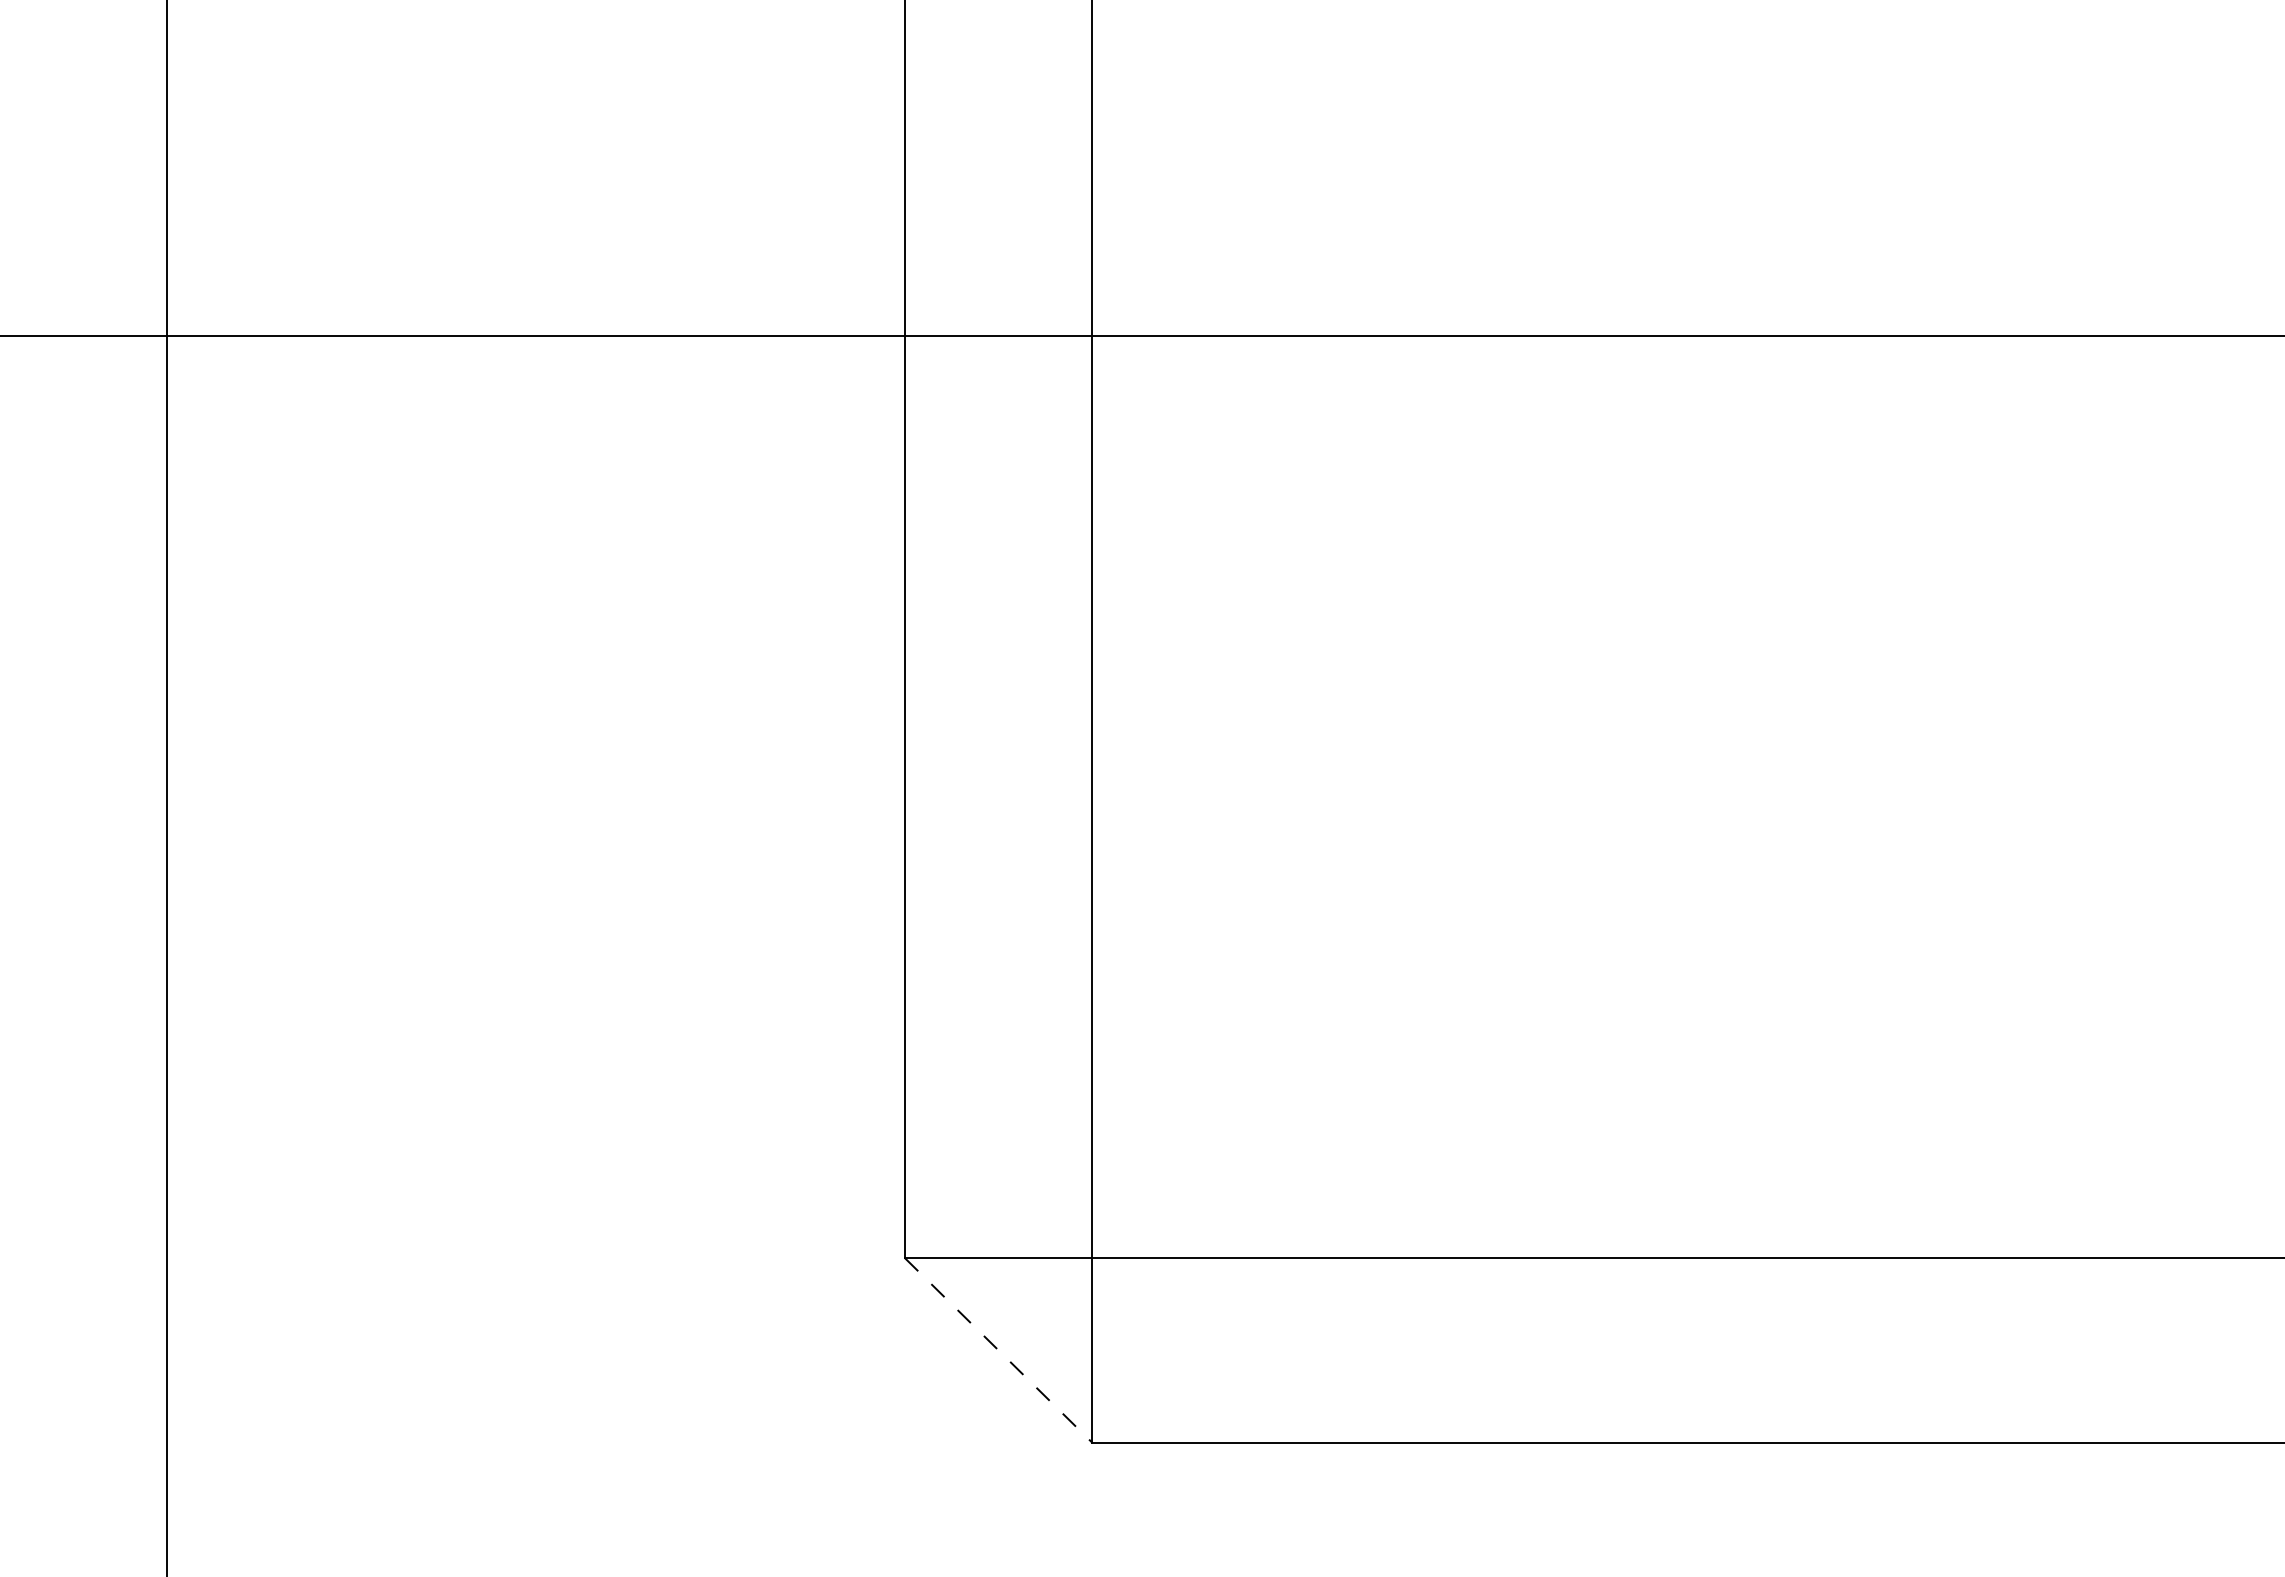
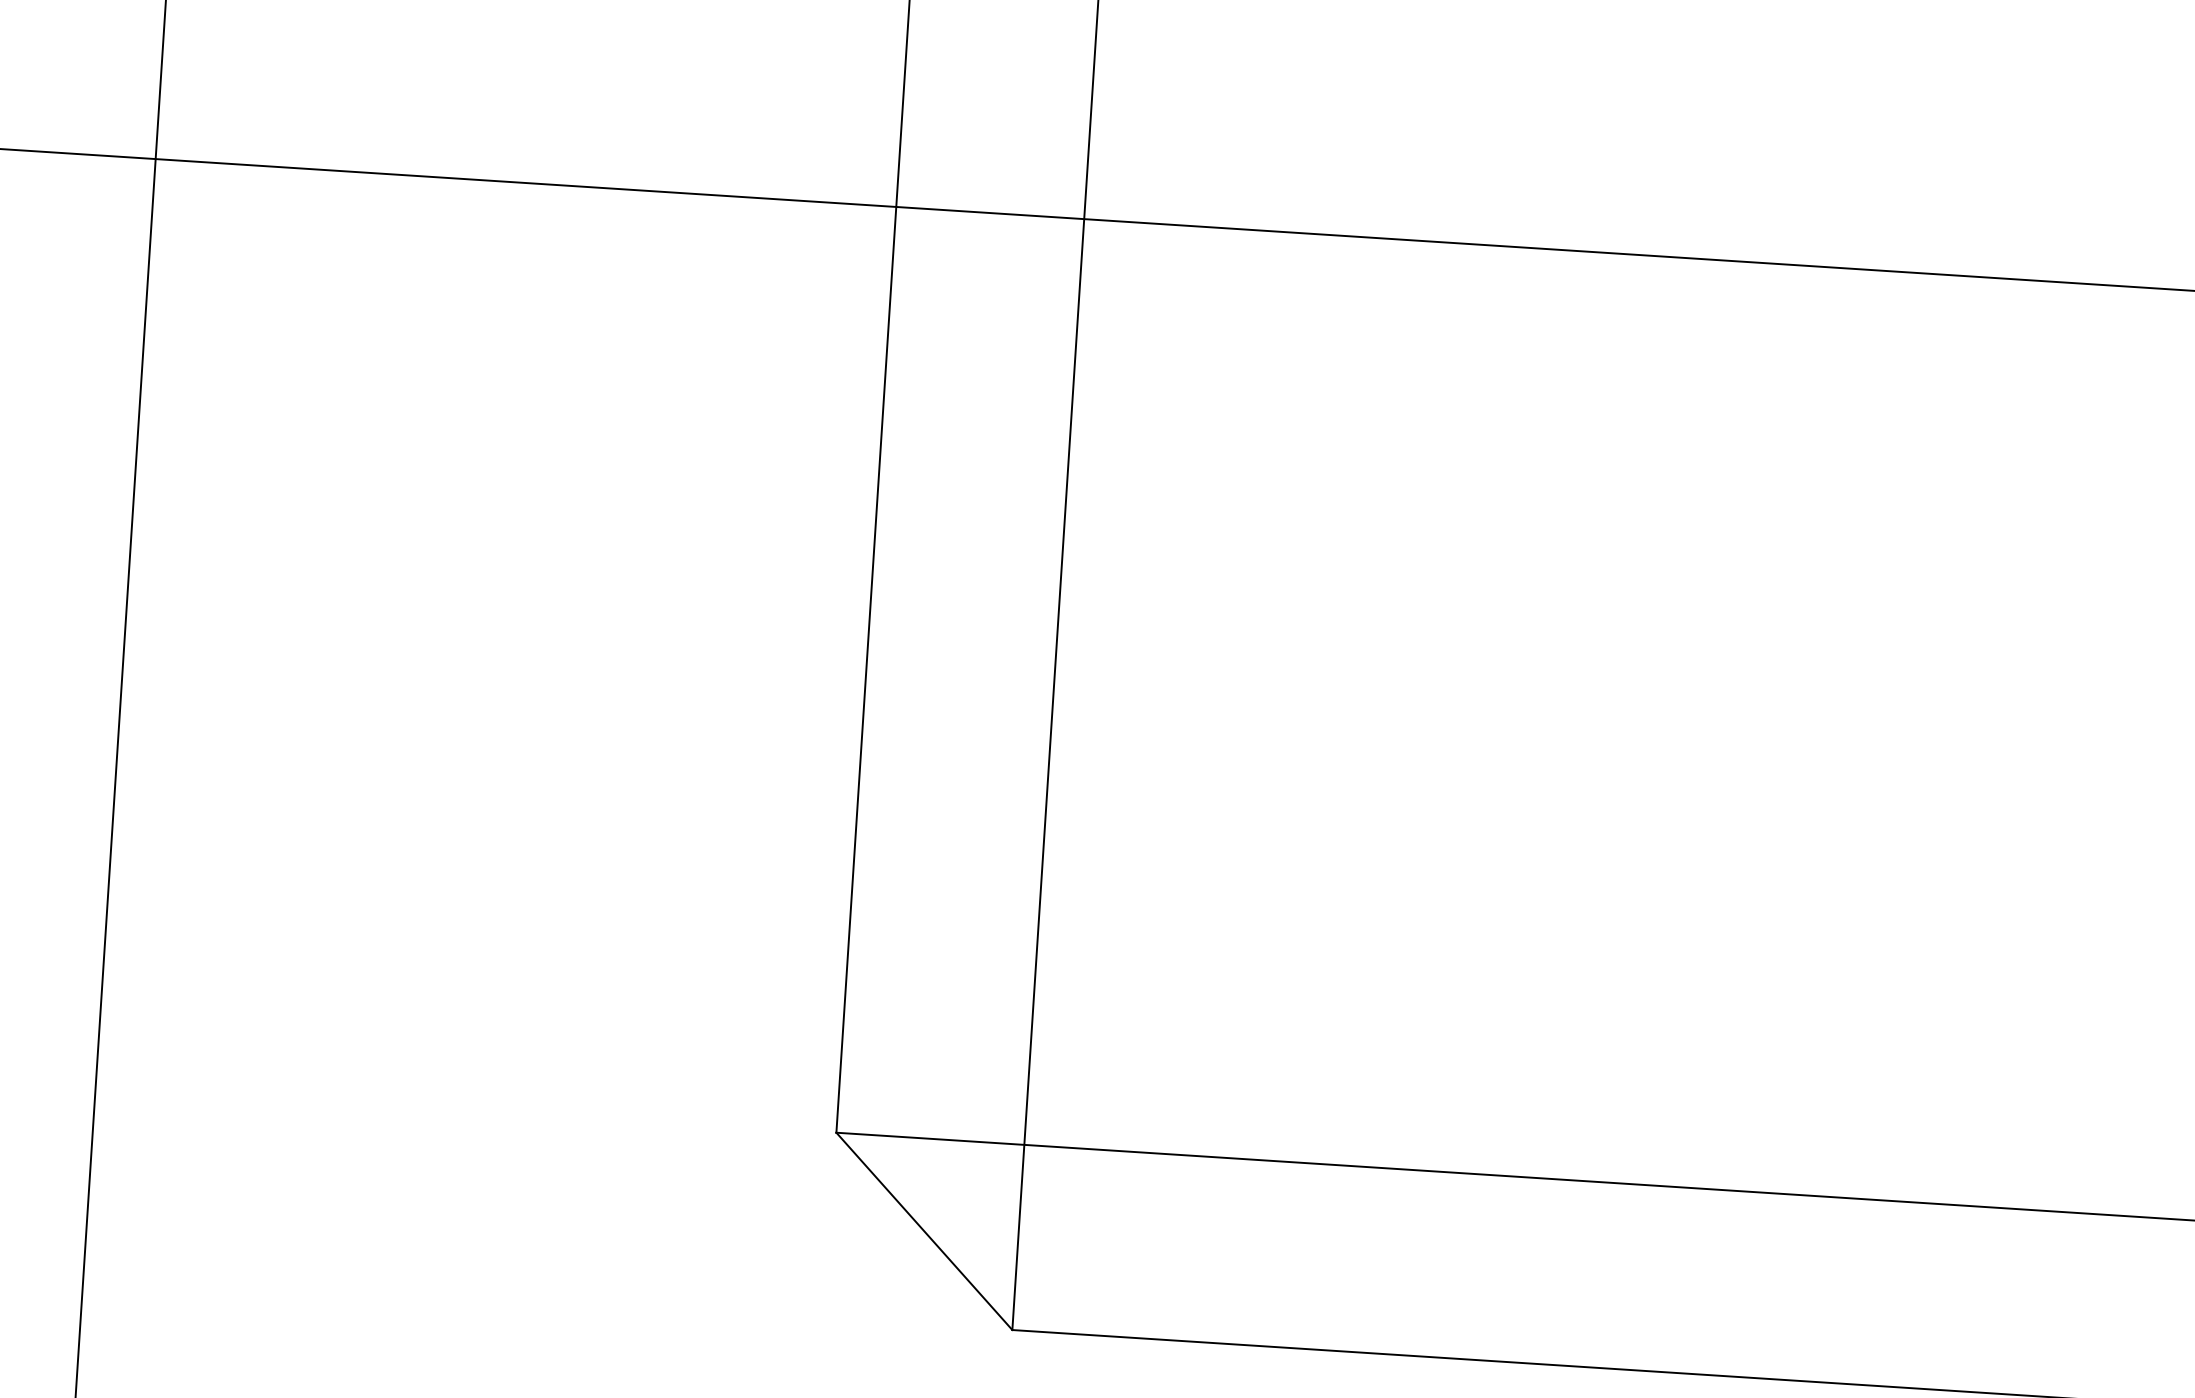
line: (999, 1350) -> (925, 1231), dashed -> solid

